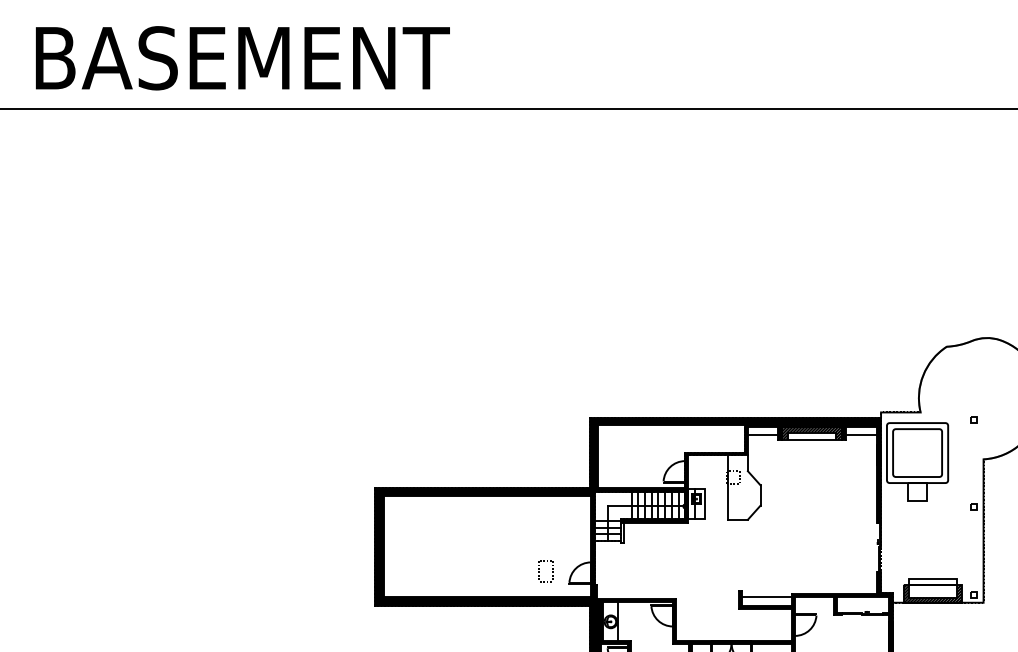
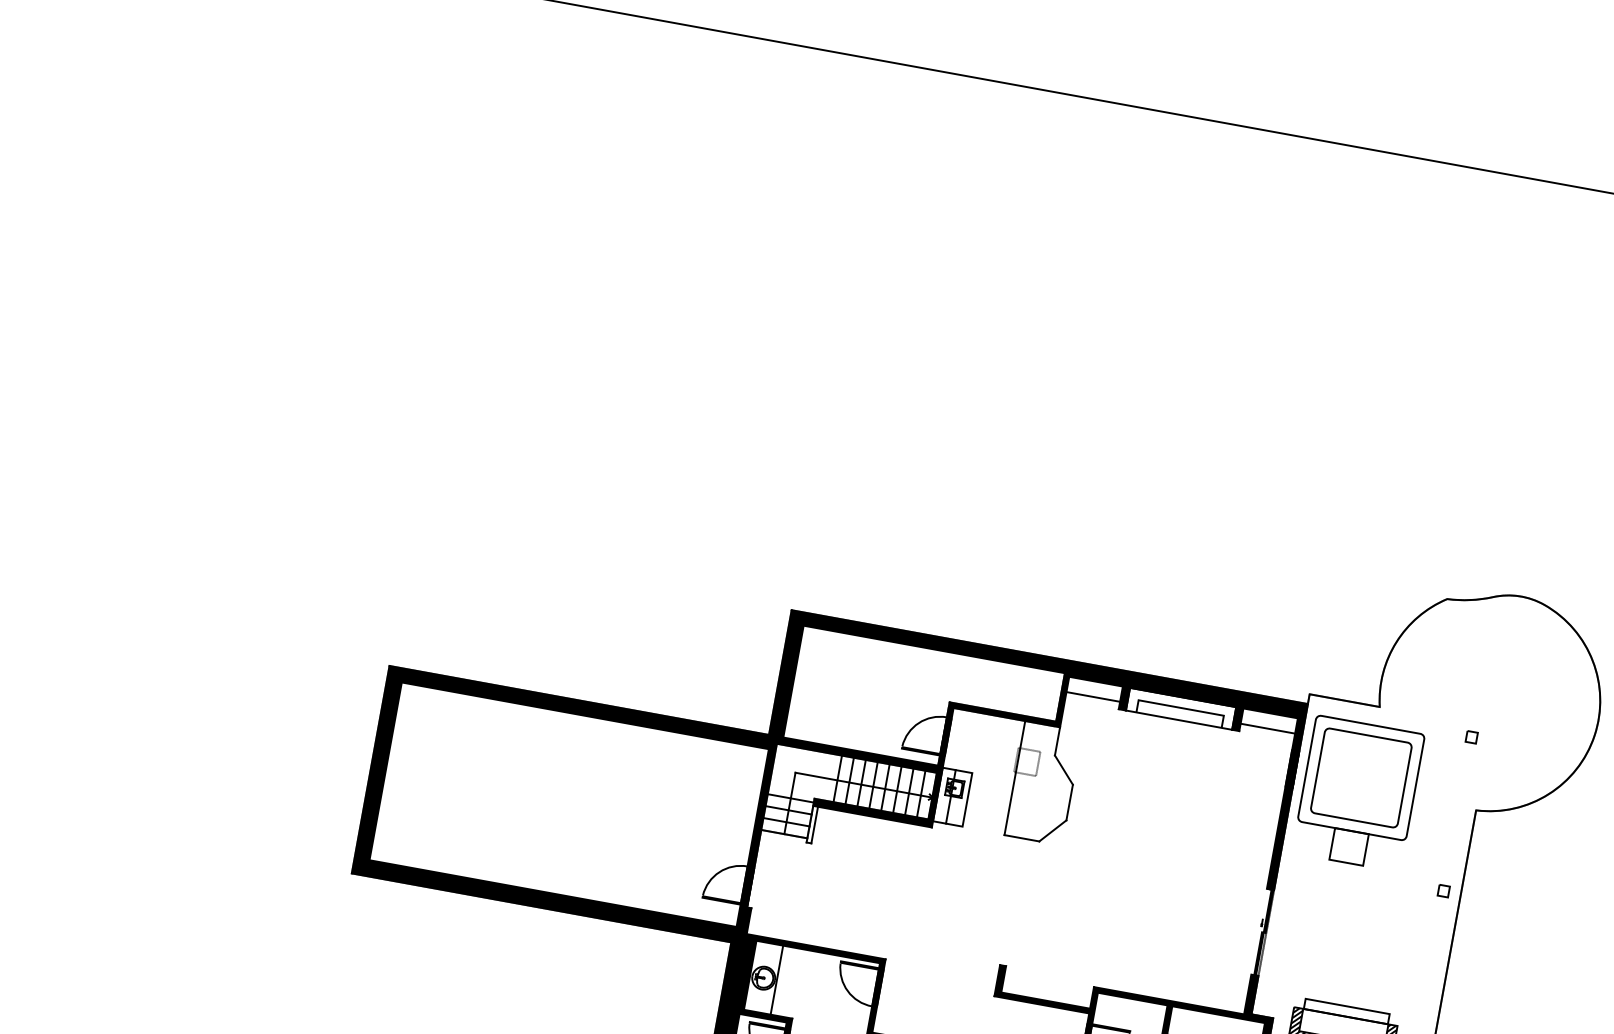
hatch: (812, 432) -> (1181, 707), removed
part: (545, 571) -> (664, 867), removed
line: (767, 597) -> (1048, 985), removed

